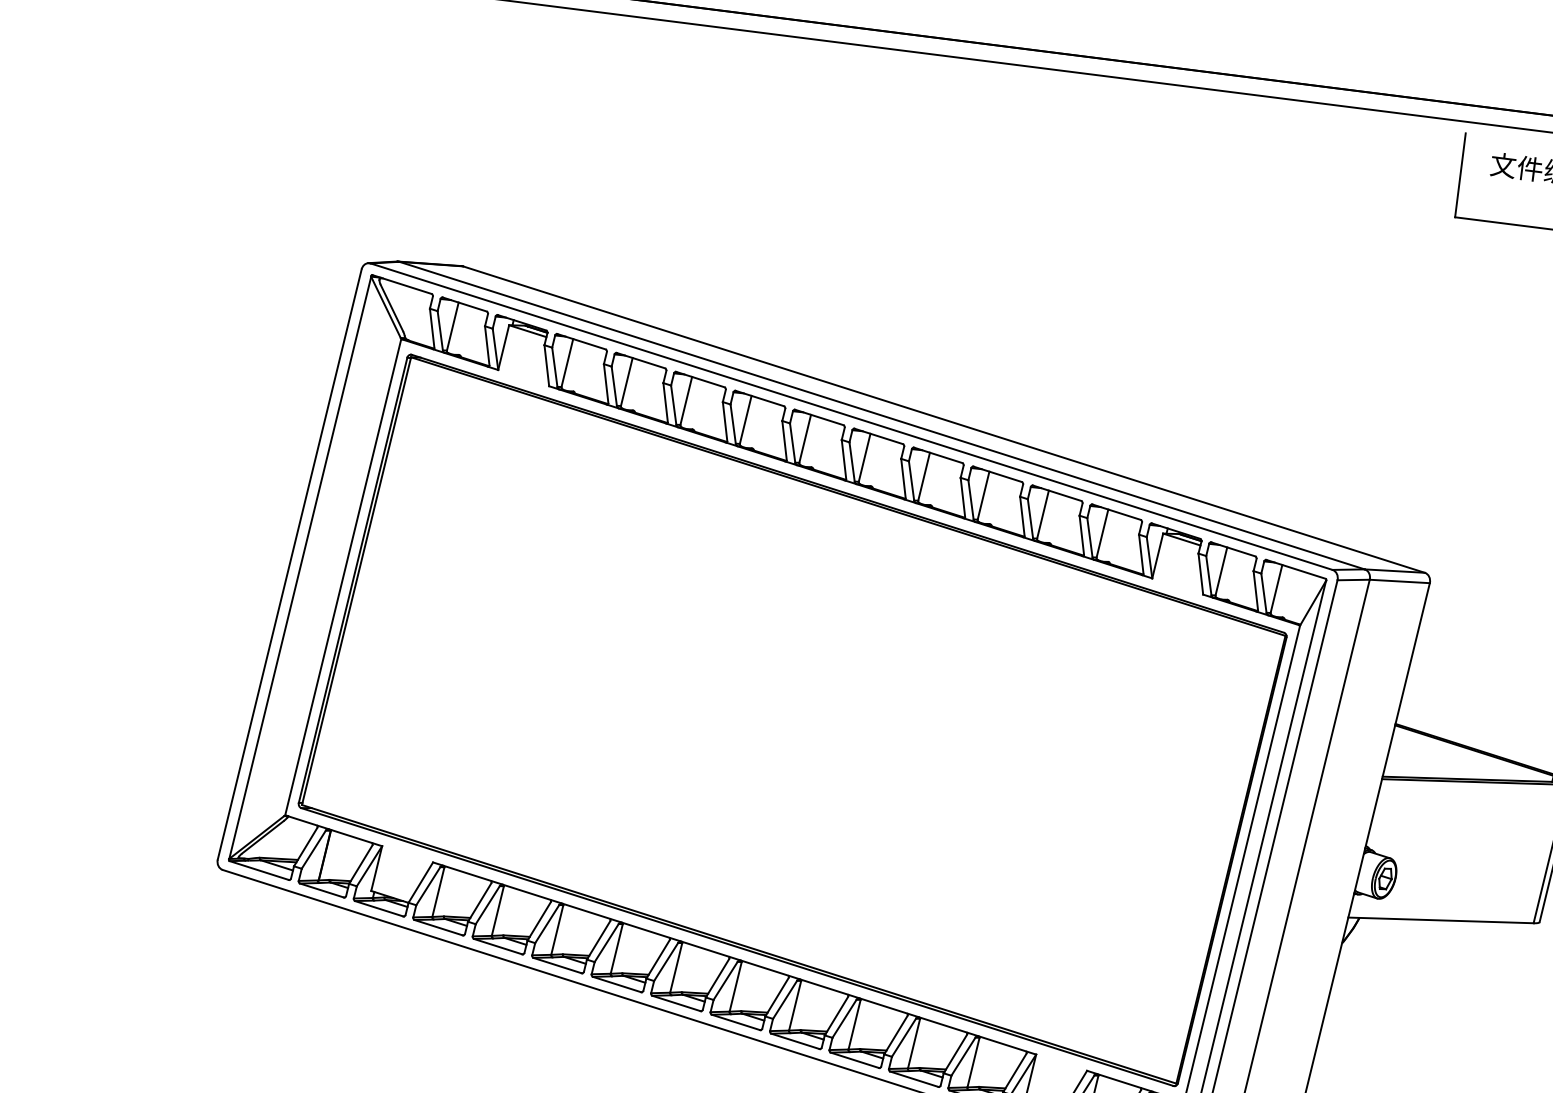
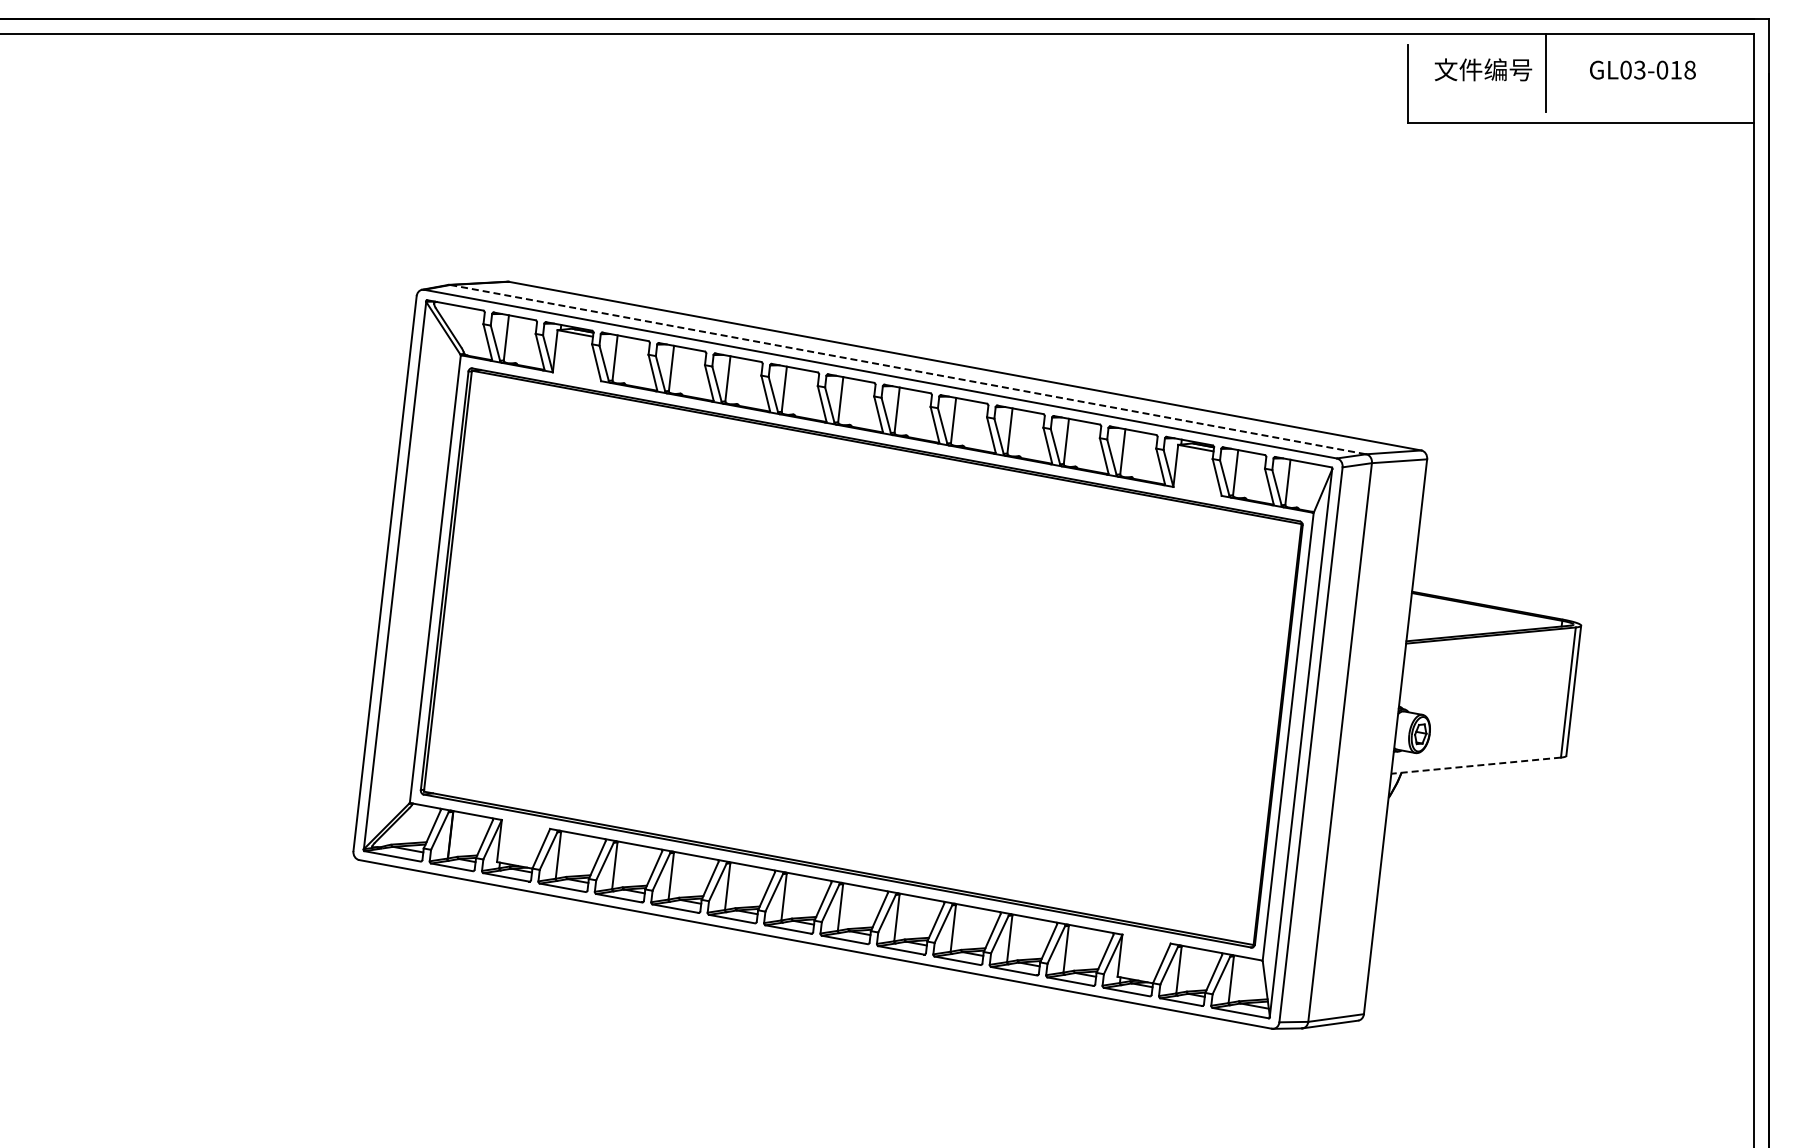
line: (882, 415) -> (908, 369), solid -> dashed
line: (1440, 920) -> (1475, 765), solid -> dashed

